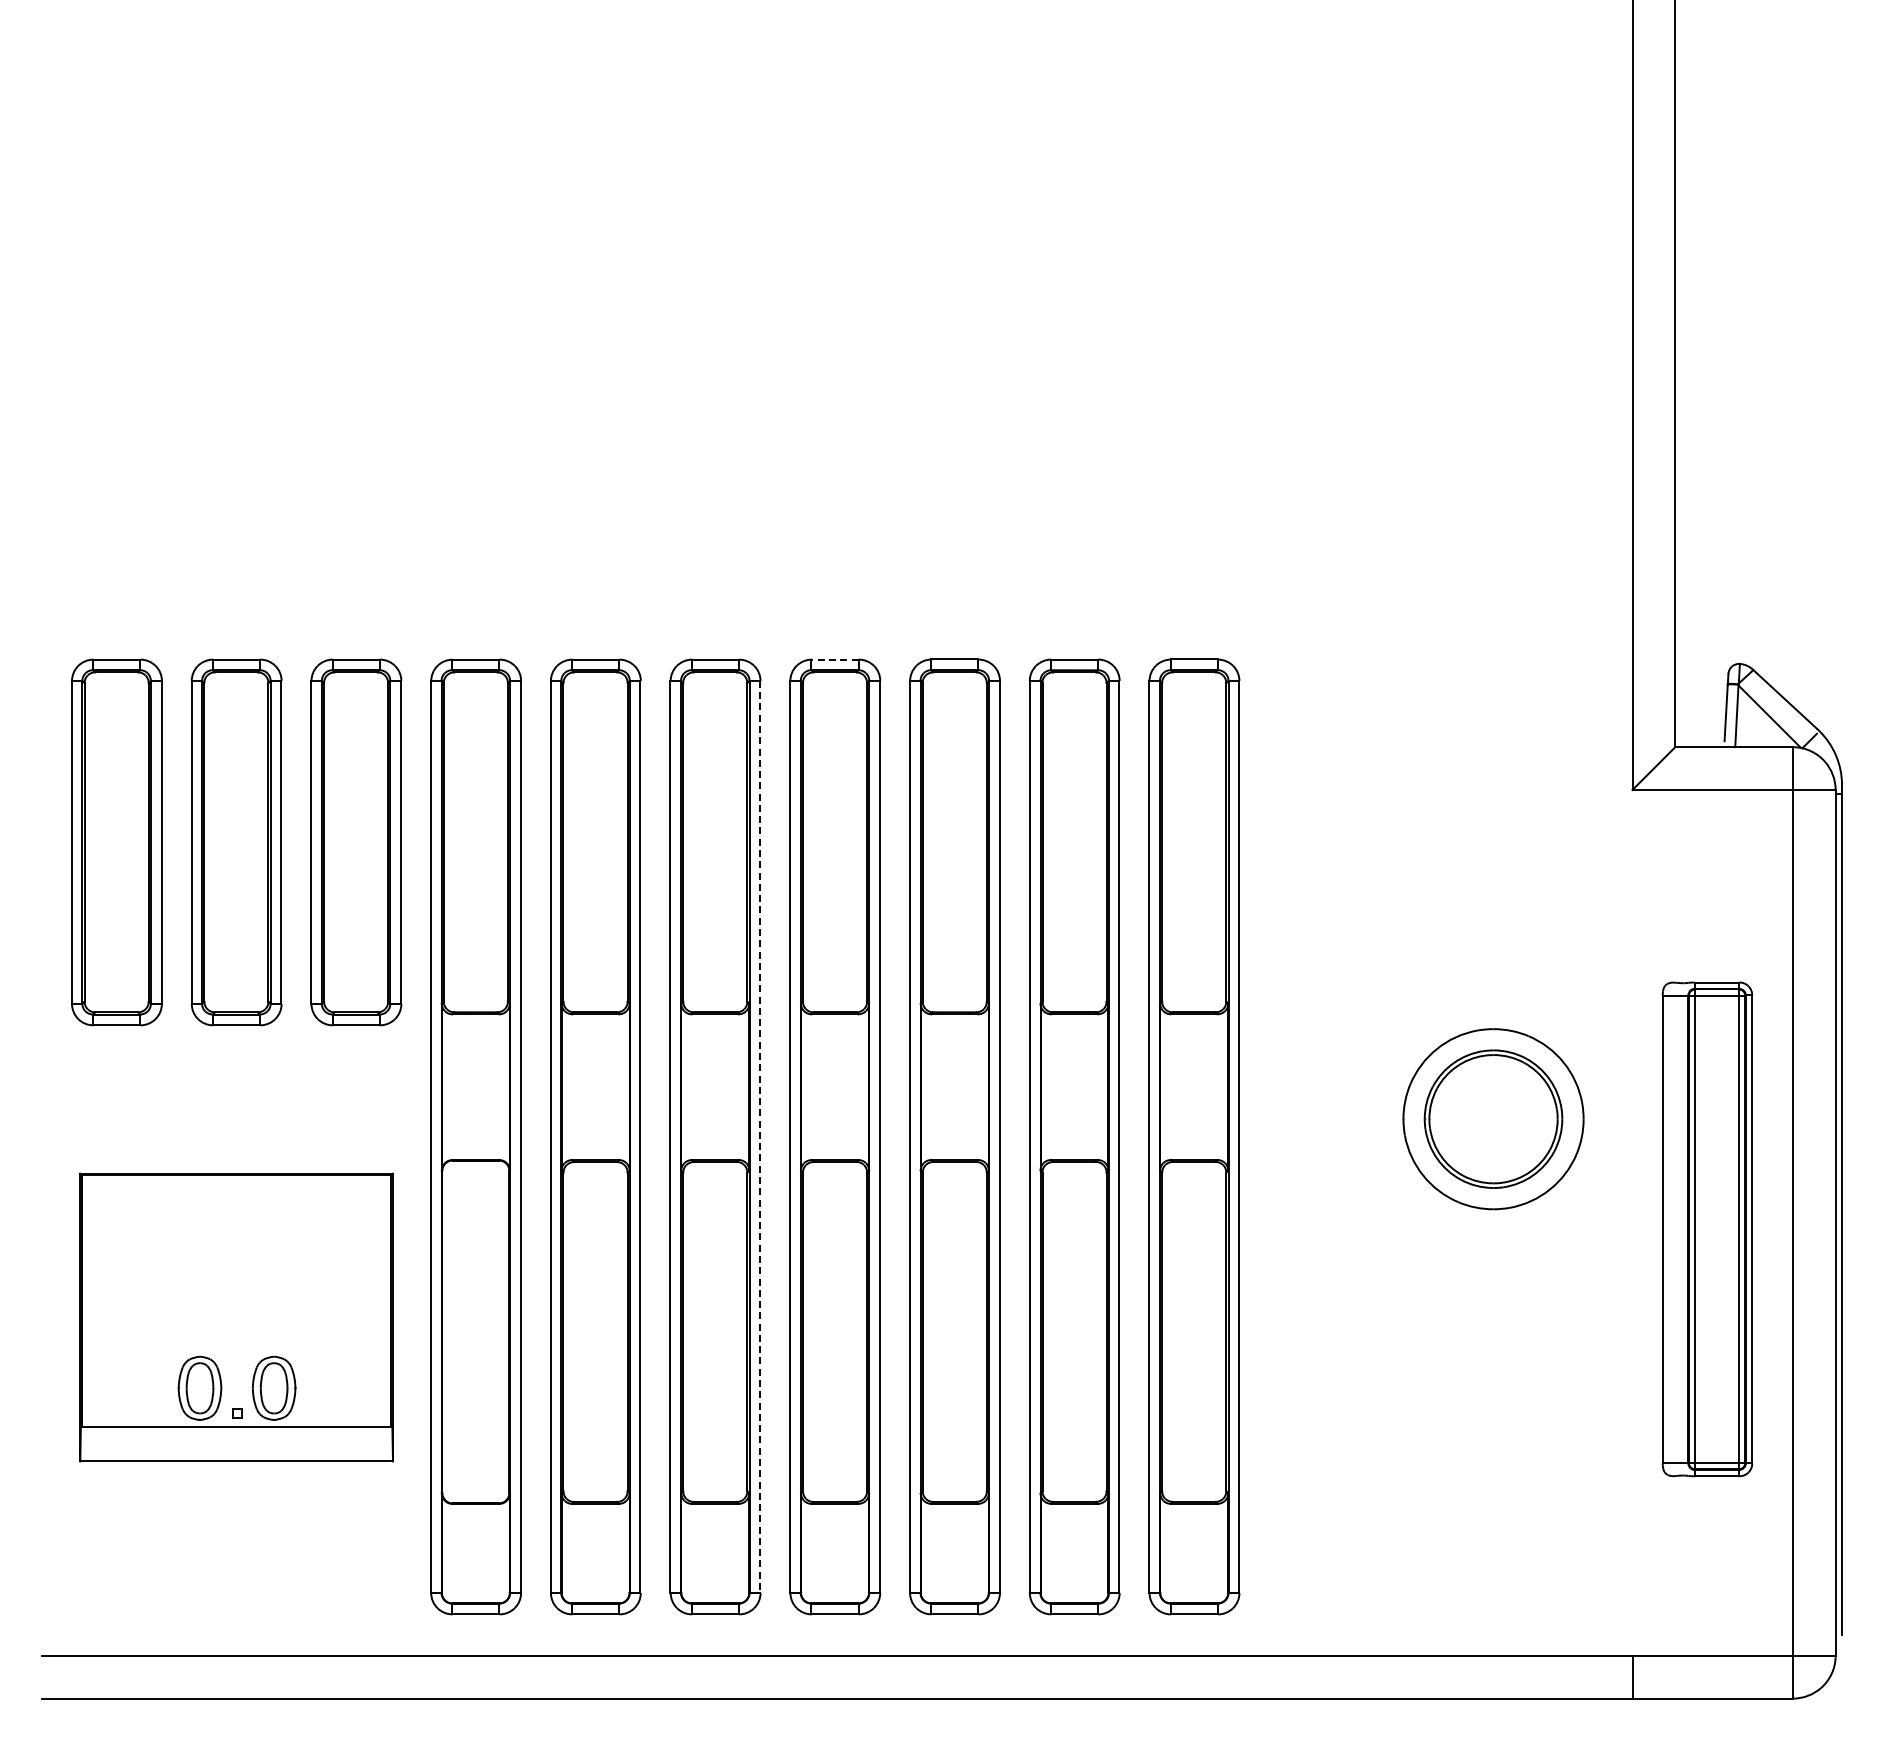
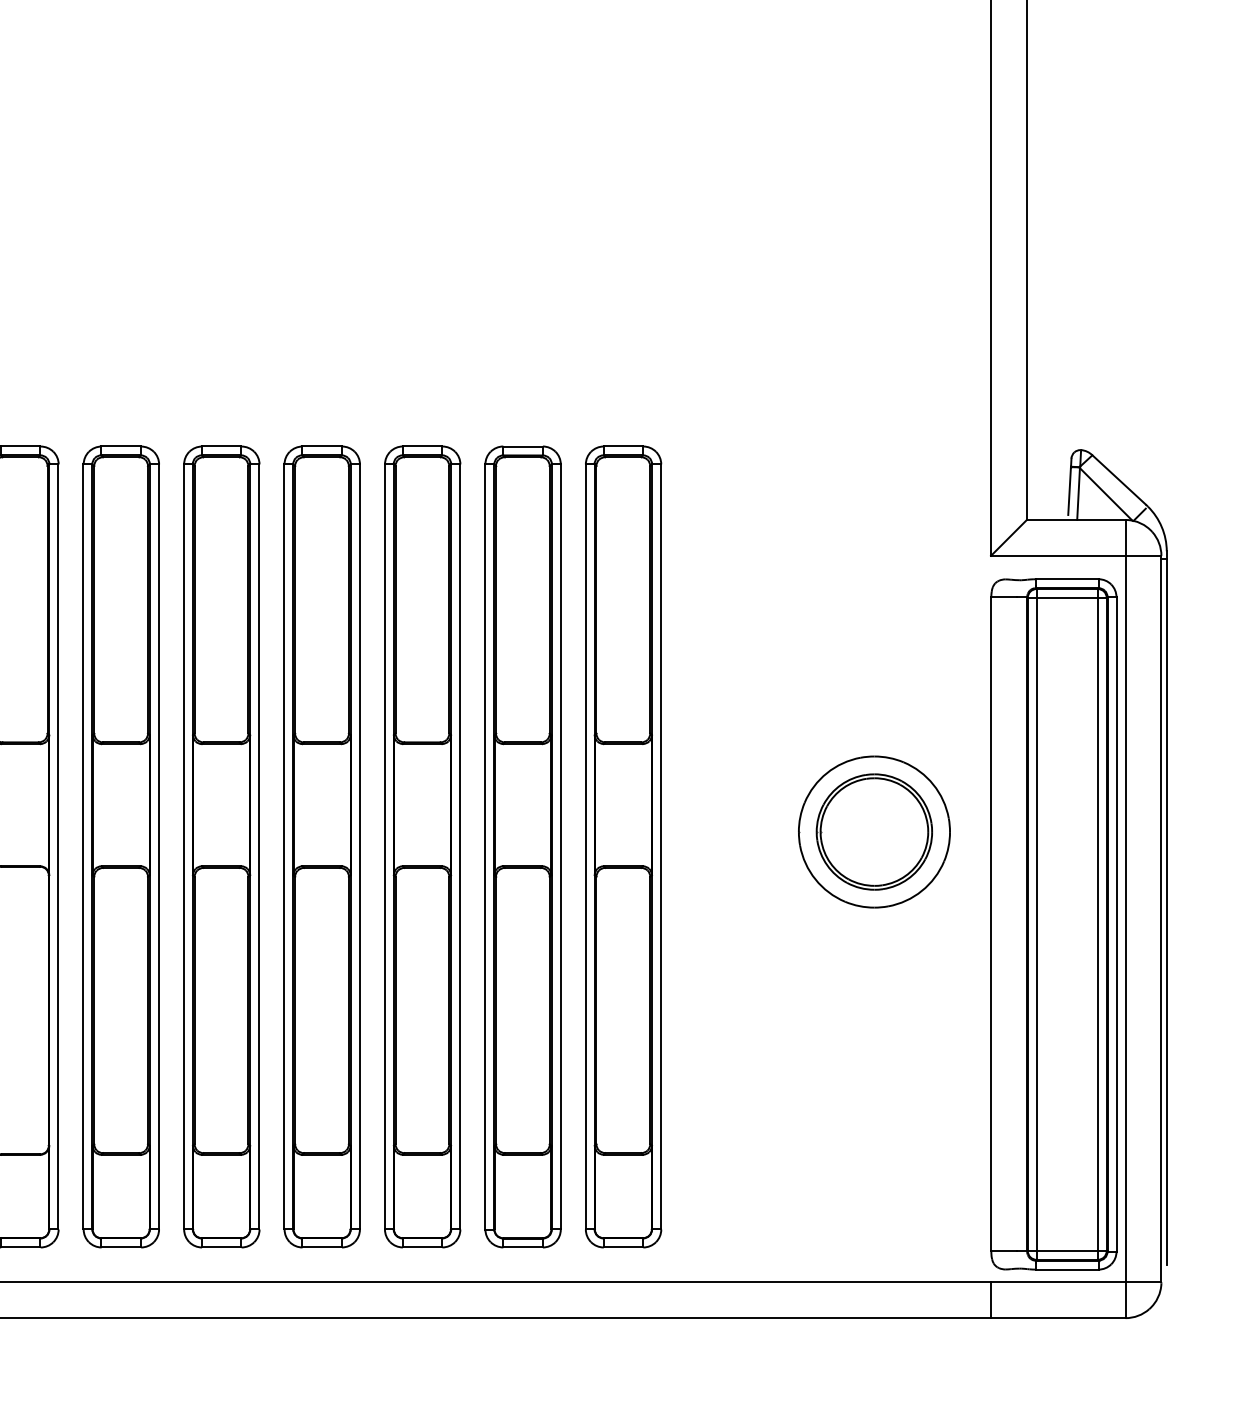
line: (834, 659) -> (321, 446), dashed -> solid
line: (760, 1137) -> (259, 847), dashed -> solid
part: (1707, 1229) -> (1053, 924), size x1.67

